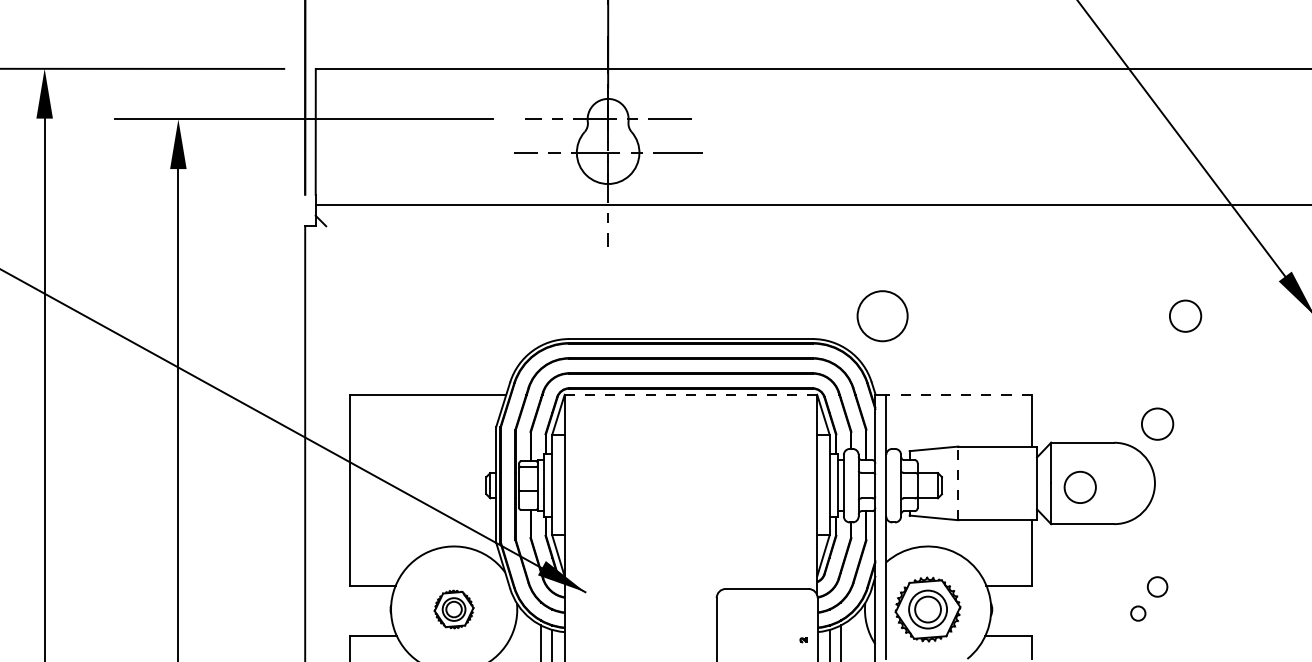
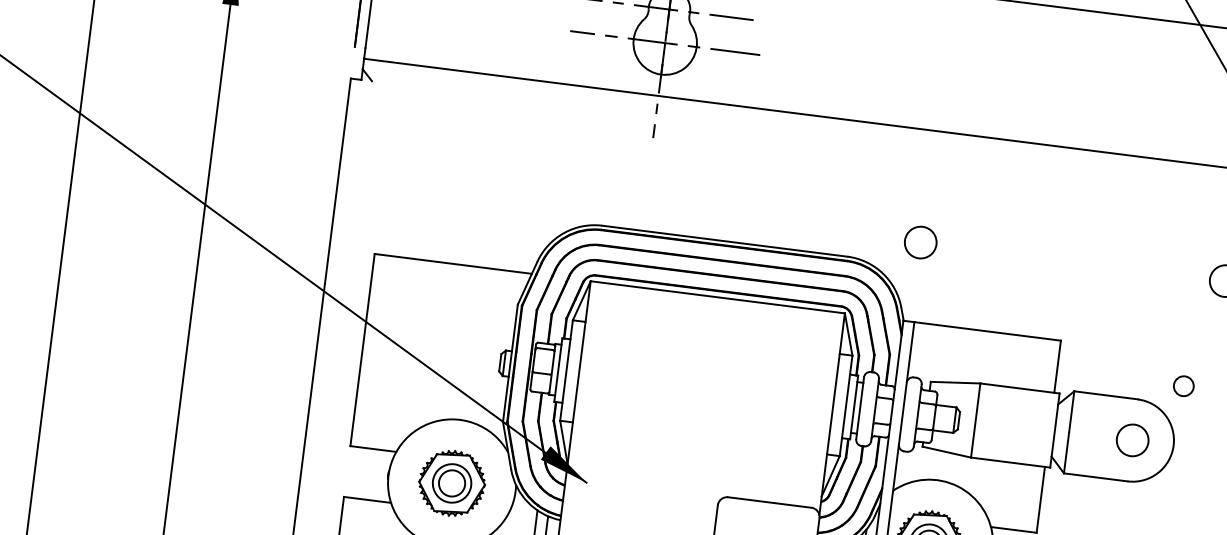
circle: (882, 315) -> (920, 241), size x0.62
line: (690, 394) -> (717, 296), dashed -> solid
line: (959, 394) -> (988, 331), dashed -> solid
circle: (1157, 423) -> (1183, 385), size x0.62
line: (958, 483) -> (975, 420), dashed -> solid
circle: (1079, 486) -> (1132, 439), moved
part: (453, 609) -> (451, 483), size x1.67

